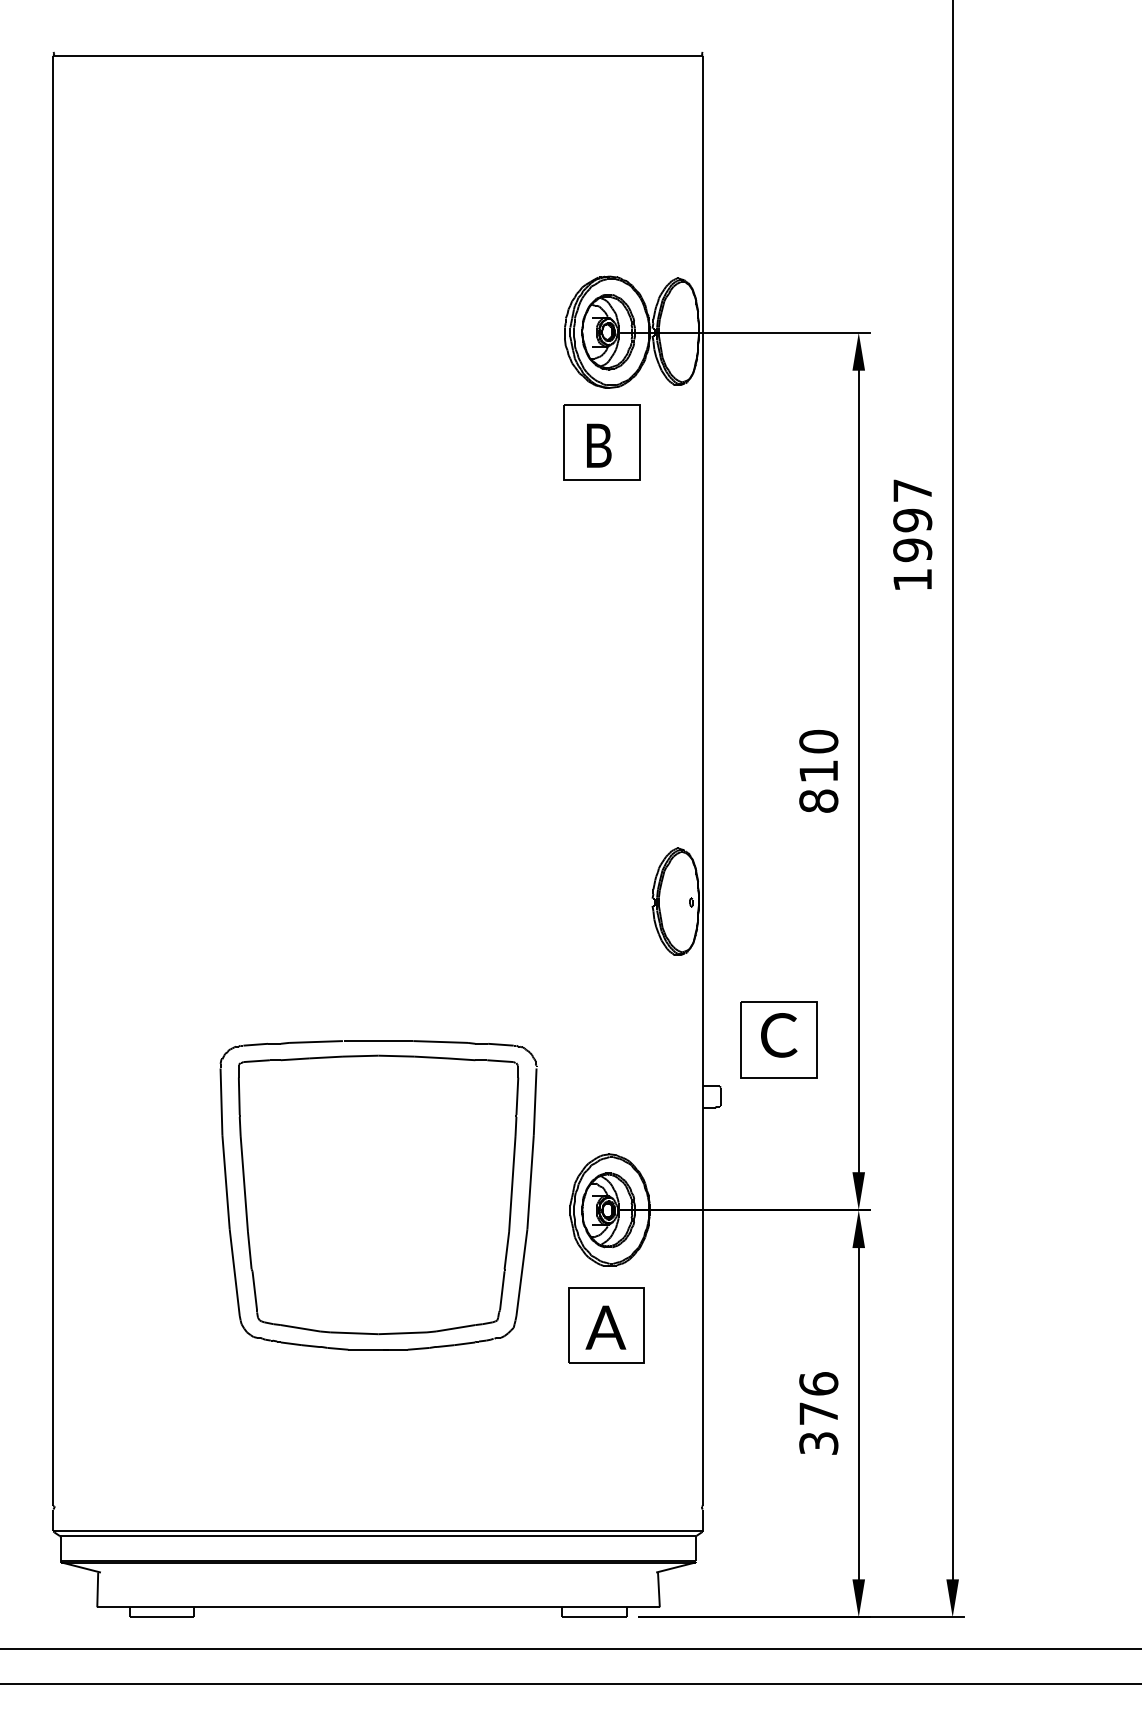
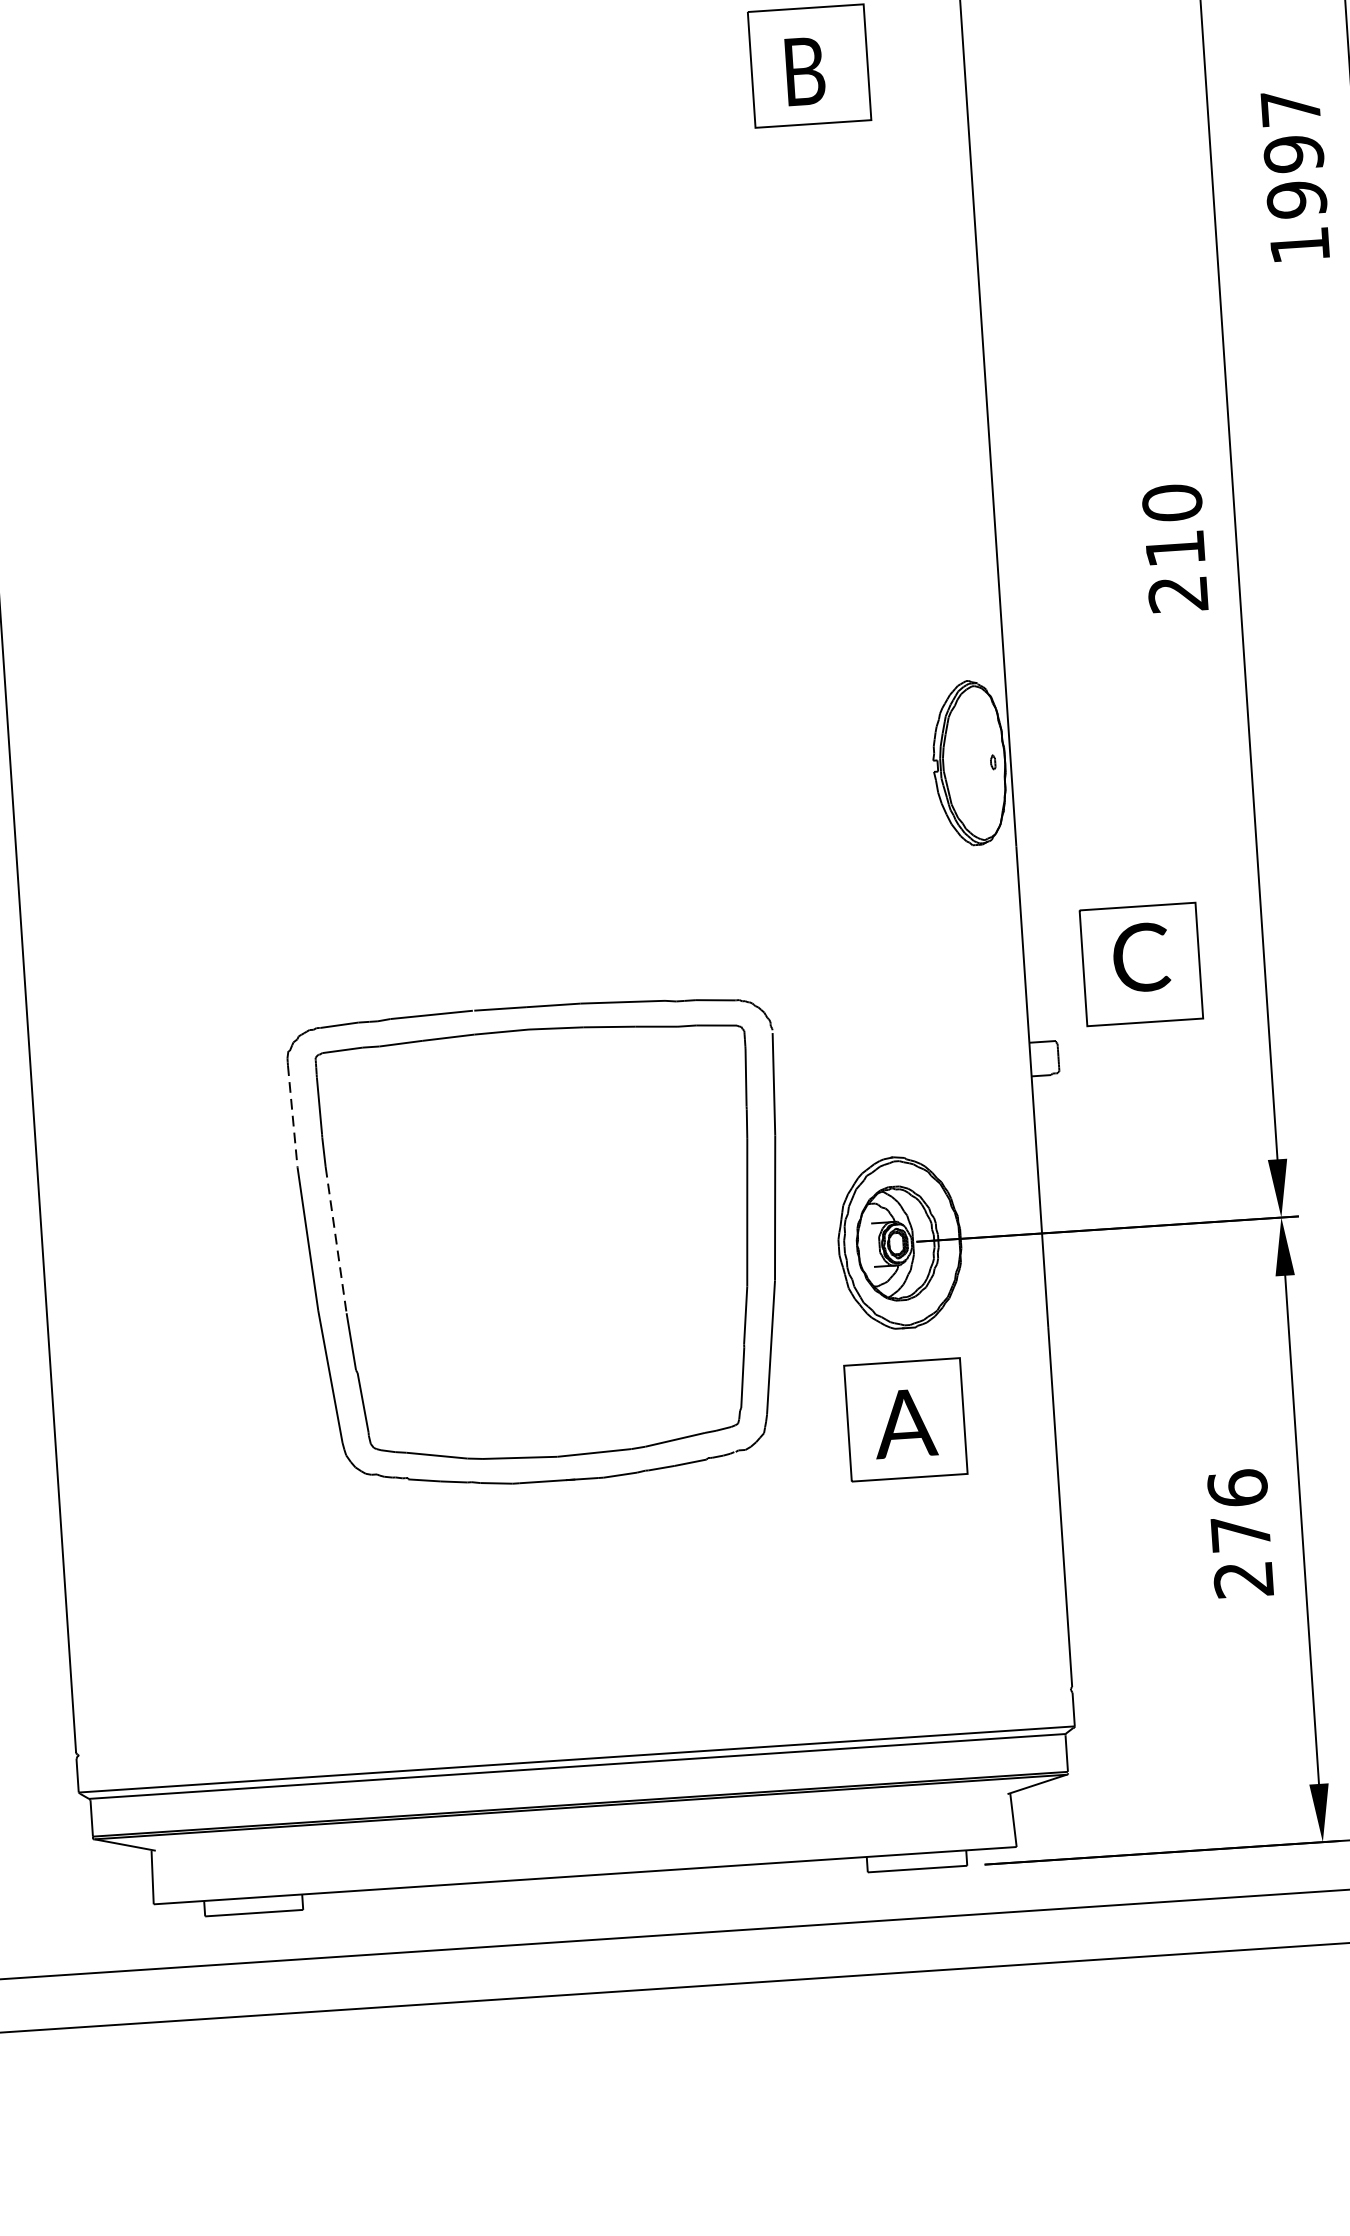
text: (818, 800) -> (1177, 593), 810 -> 210
line: (221, 1102) -> (292, 1117), solid -> dashed
line: (244, 1184) -> (336, 1240), solid -> dashed
text: (818, 1443) -> (1243, 1579), 376 -> 276

